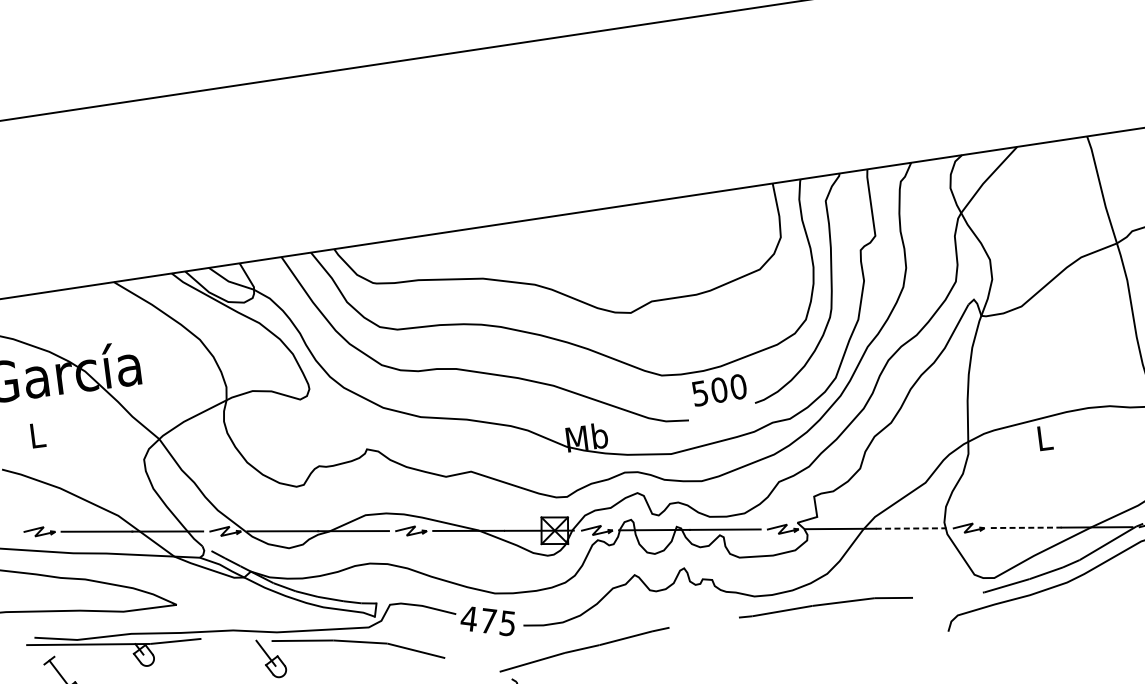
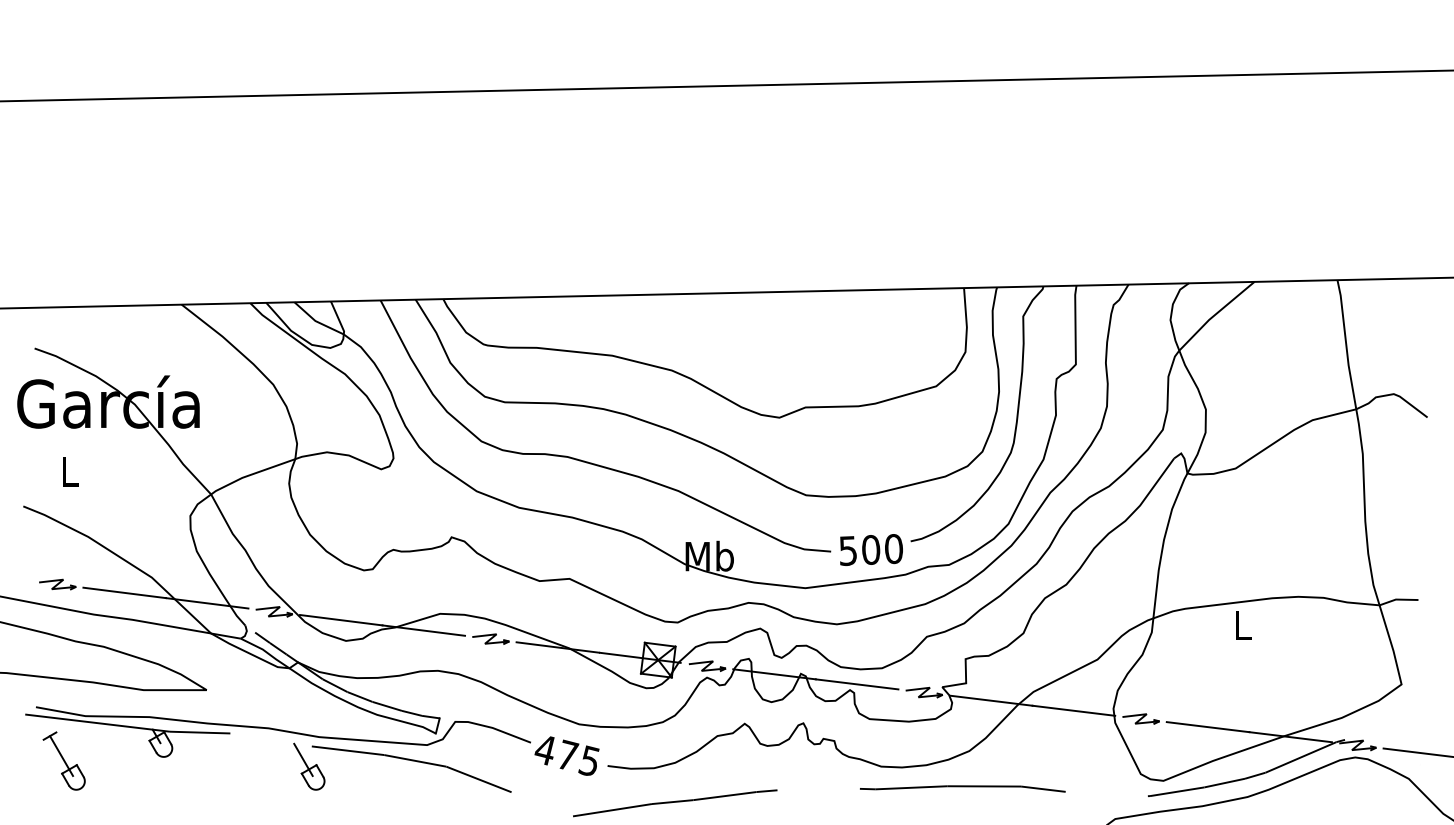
text: (719, 389) -> (871, 549), moved
line: (910, 528) -> (1073, 710), dashed -> solid
line: (1026, 528) -> (1208, 727), dashed -> solid

